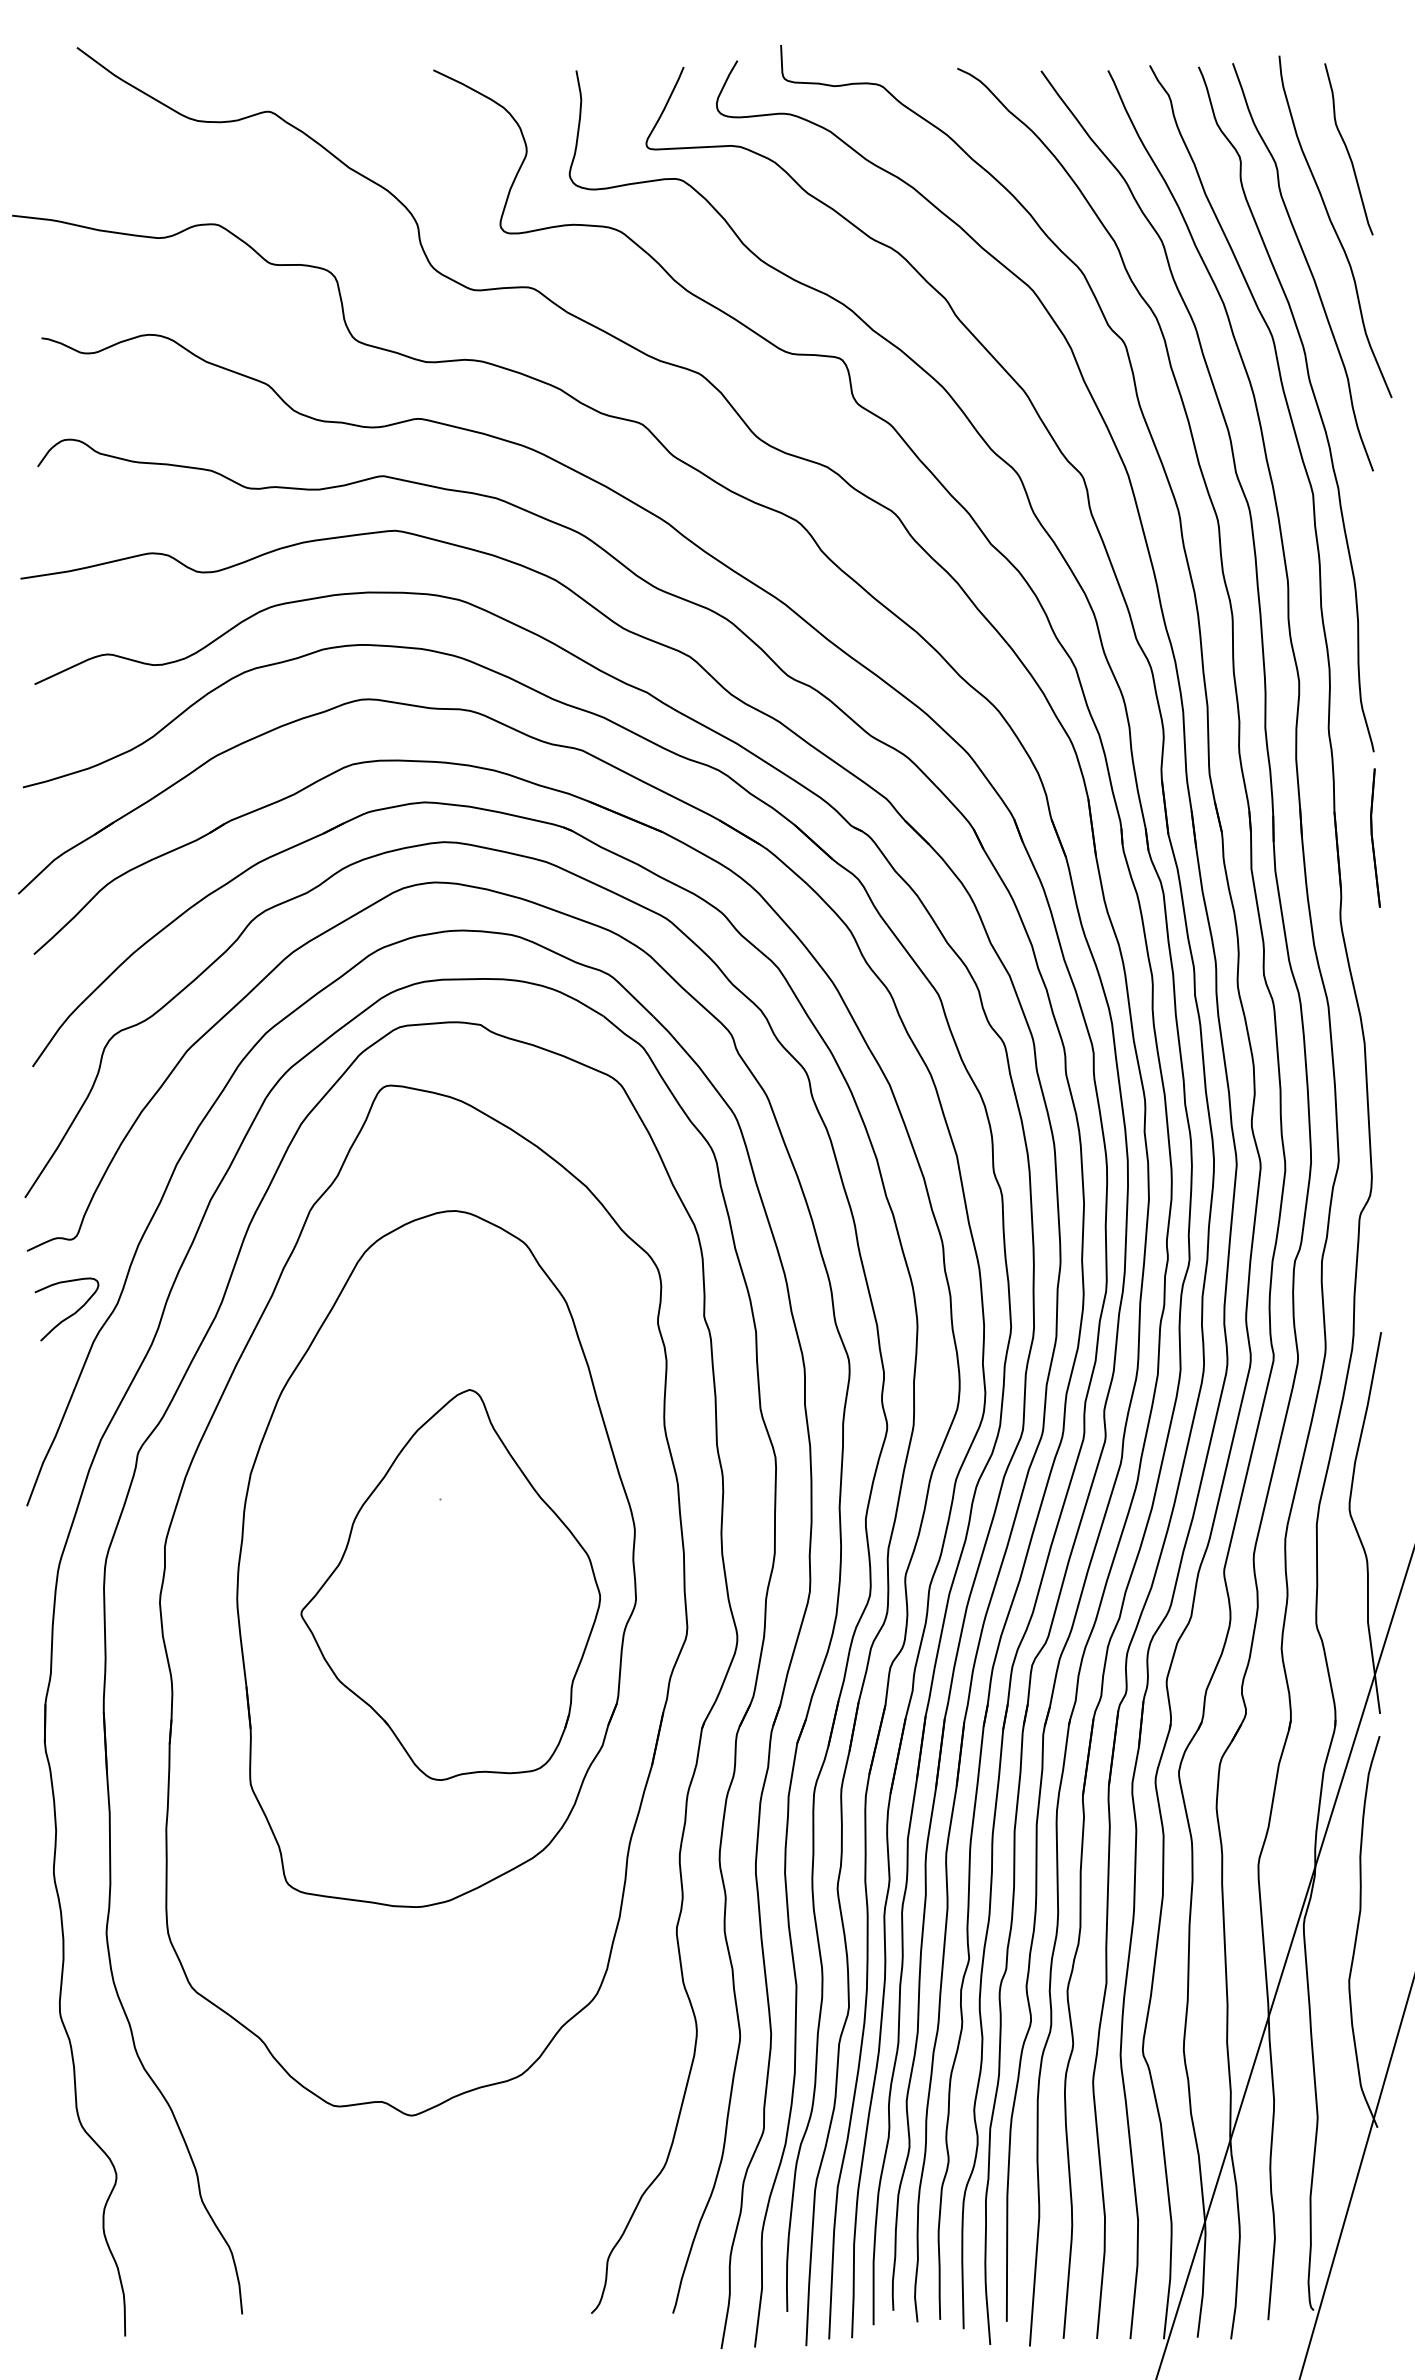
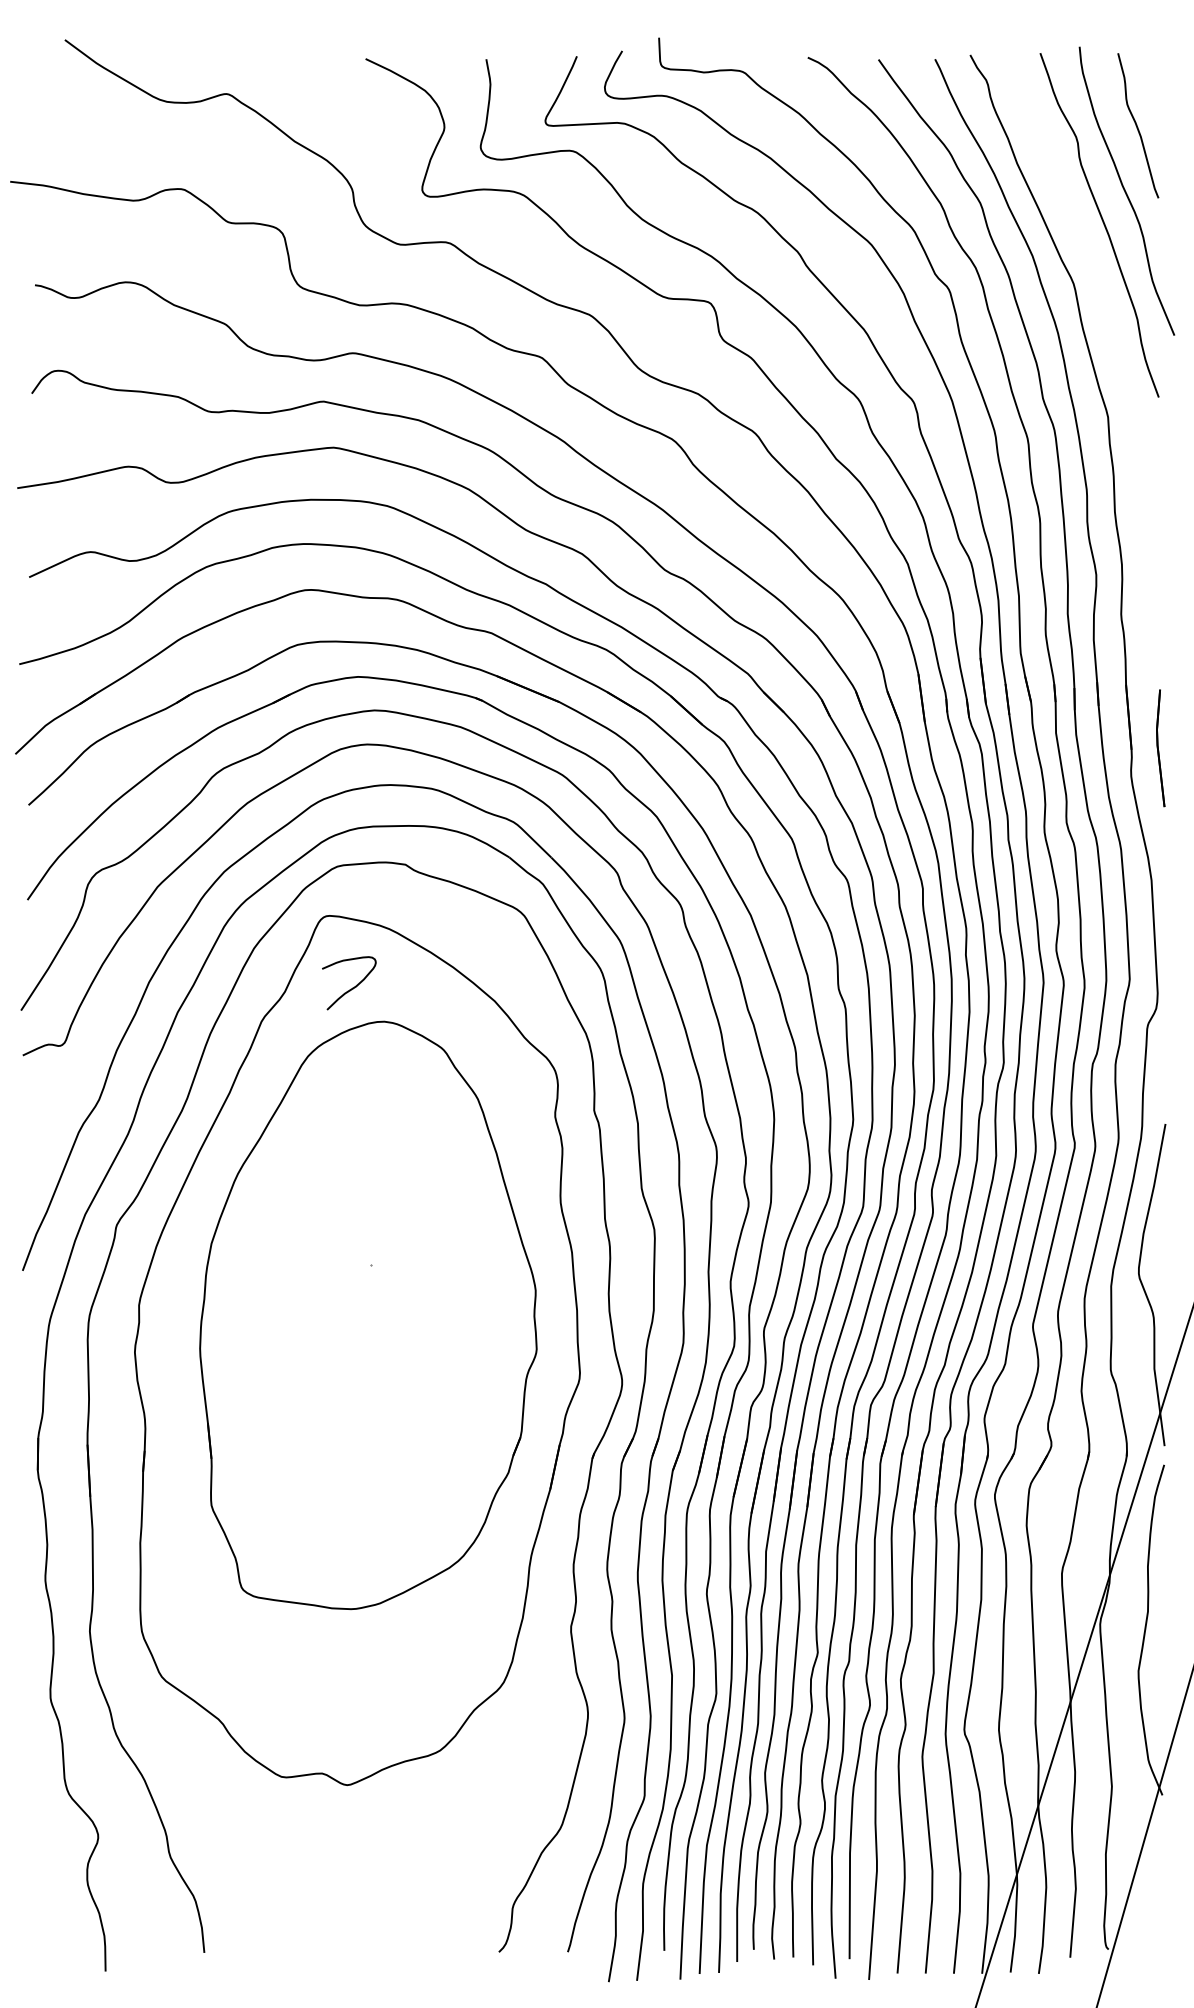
curve: (1314, 400) -> (1109, 337), removed
part: (1375, 837) -> (1160, 747), moved
curve: (69, 1315) -> (351, 988), moved
part: (450, 1584) -> (380, 1336), removed

